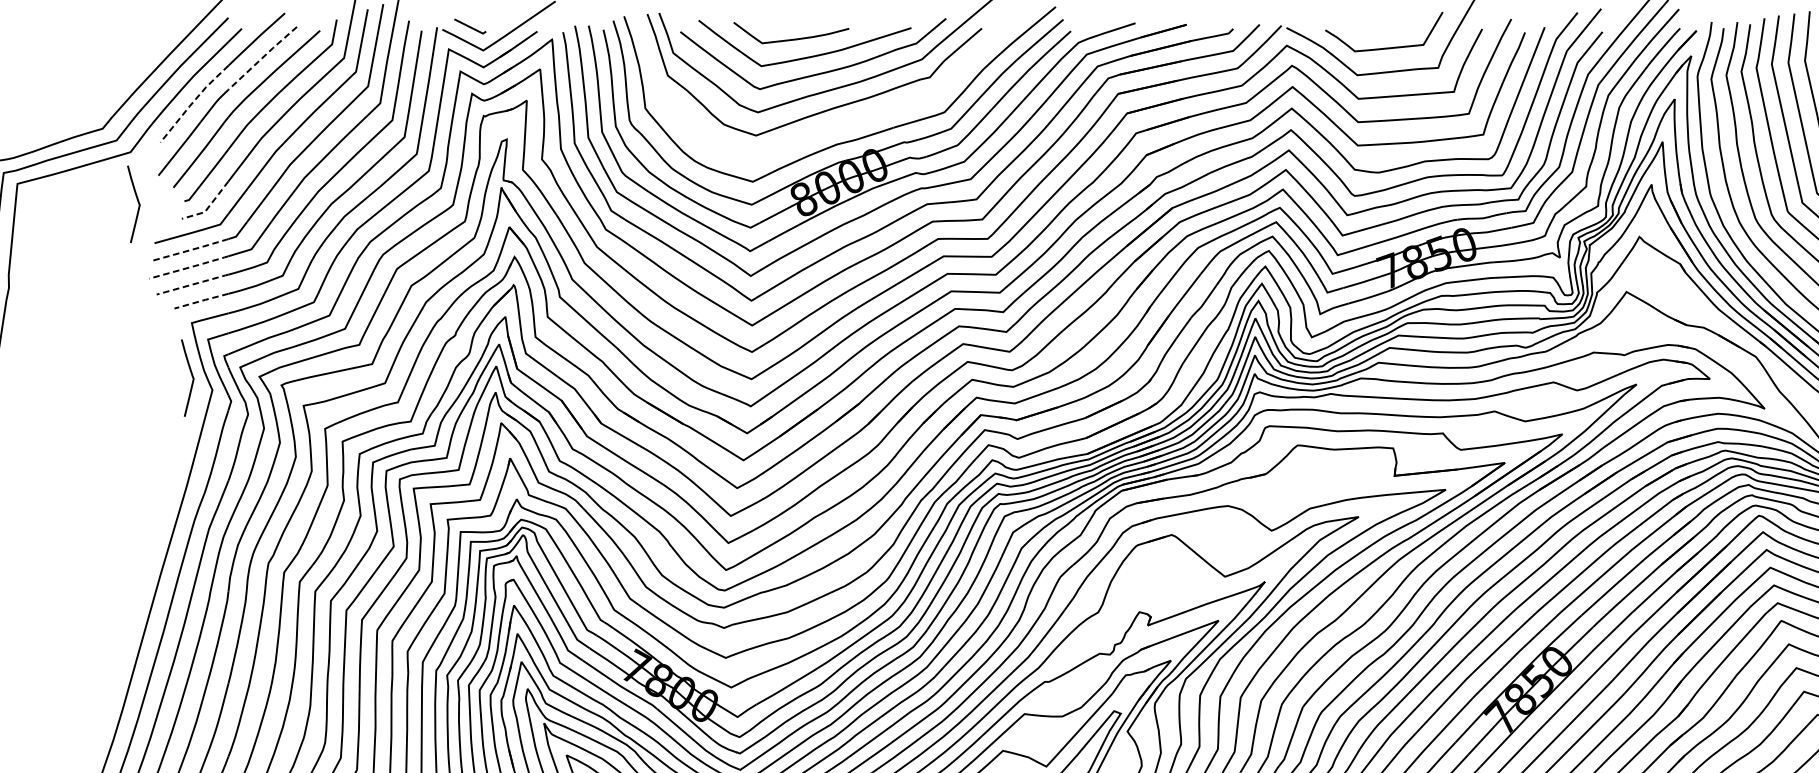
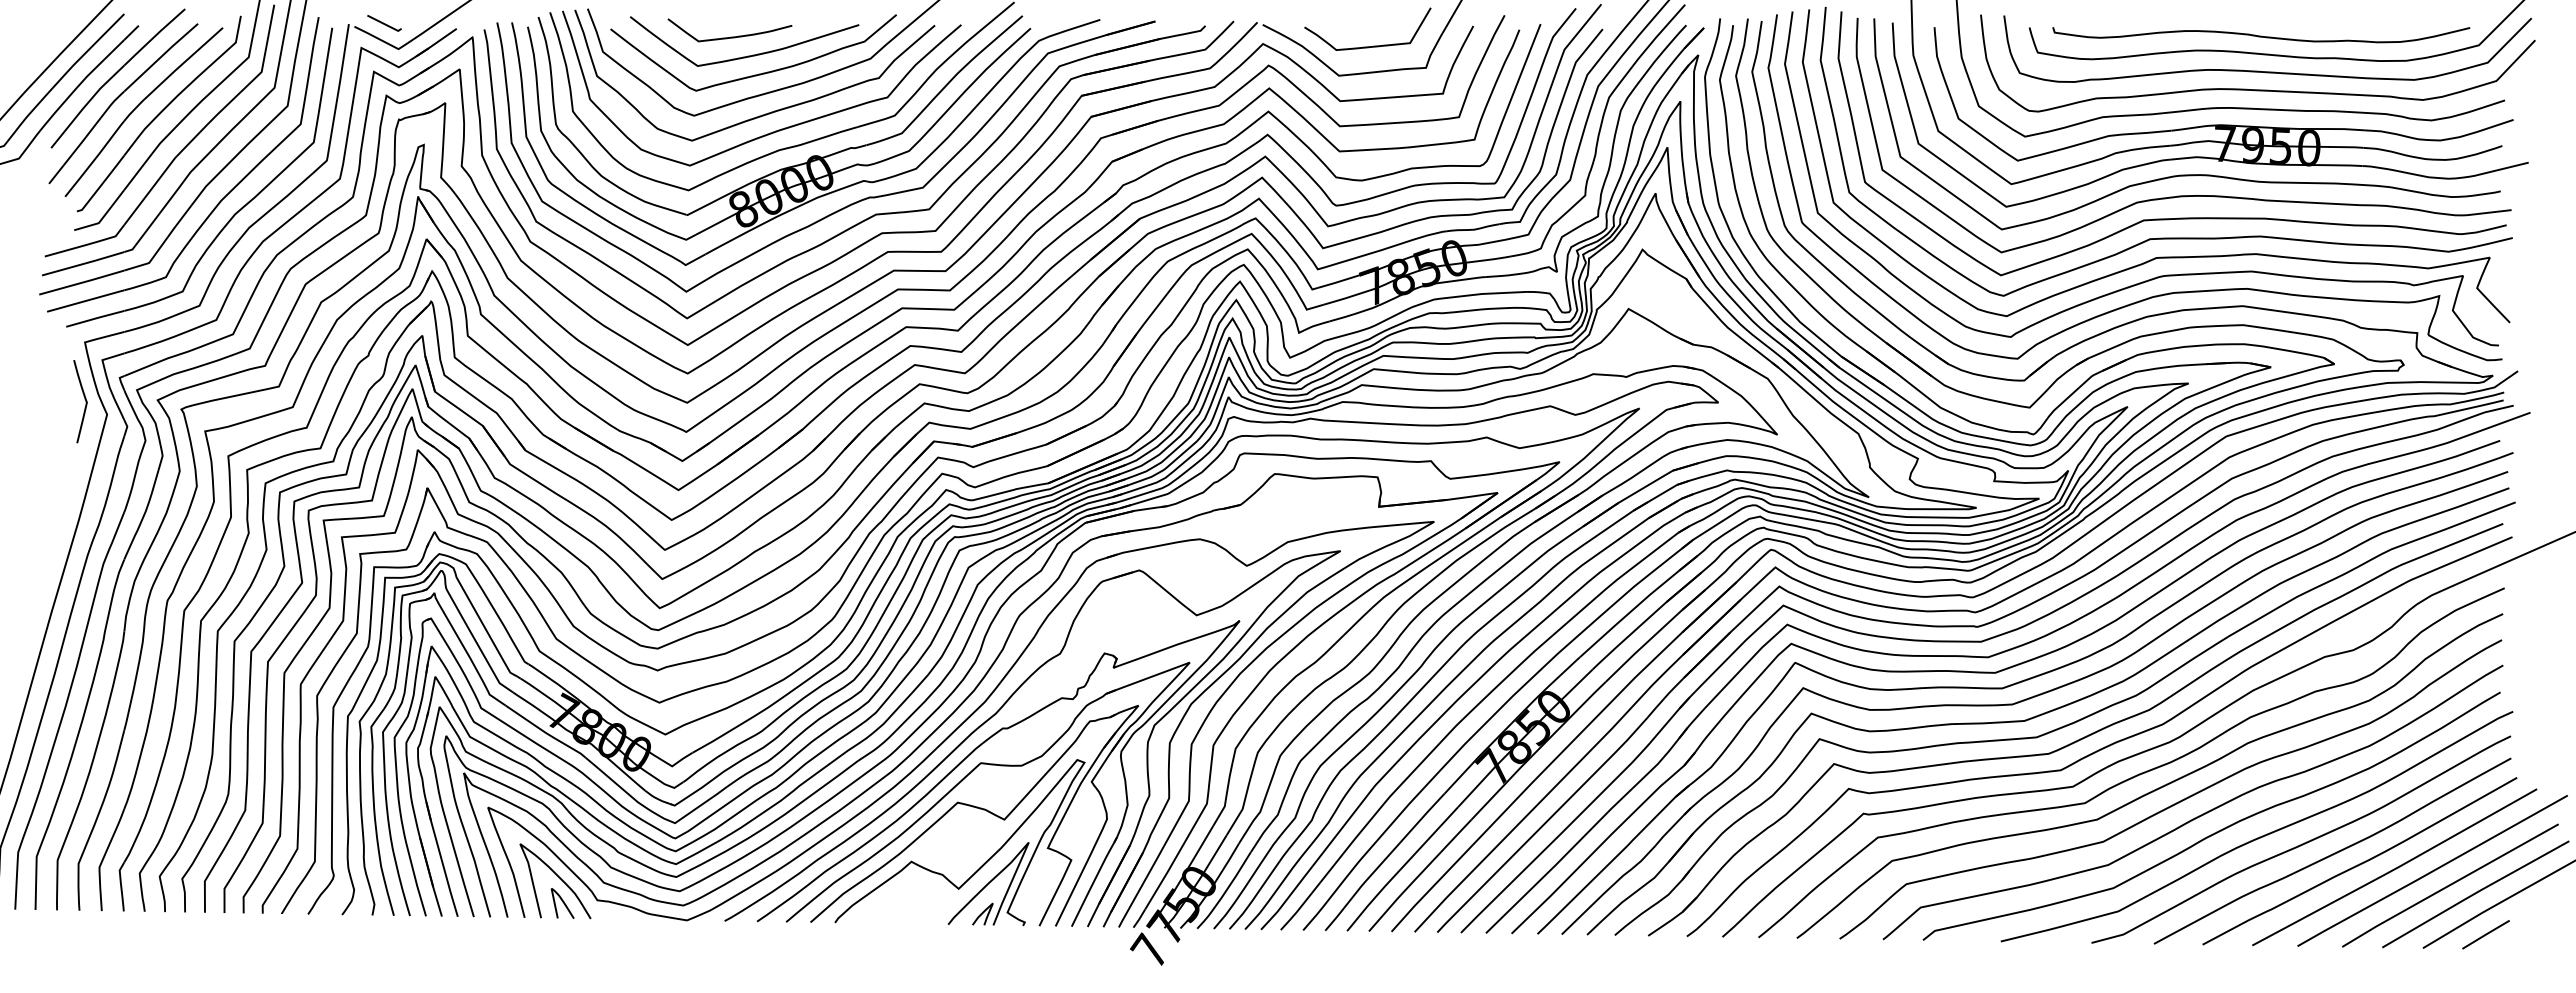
line: (263, 57) -> (161, 56), dashed -> solid
line: (192, 102) -> (85, 105), dashed -> solid
curve: (833, 126) -> (775, 130), added
curve: (137, 202) -> (26, 212), removed
line: (209, 206) -> (103, 216), dashed -> solid
line: (190, 249) -> (83, 263), dashed -> solid
line: (190, 267) -> (83, 282), dashed -> solid
line: (193, 284) -> (86, 300), dashed -> solid
line: (201, 300) -> (95, 318), dashed -> solid

